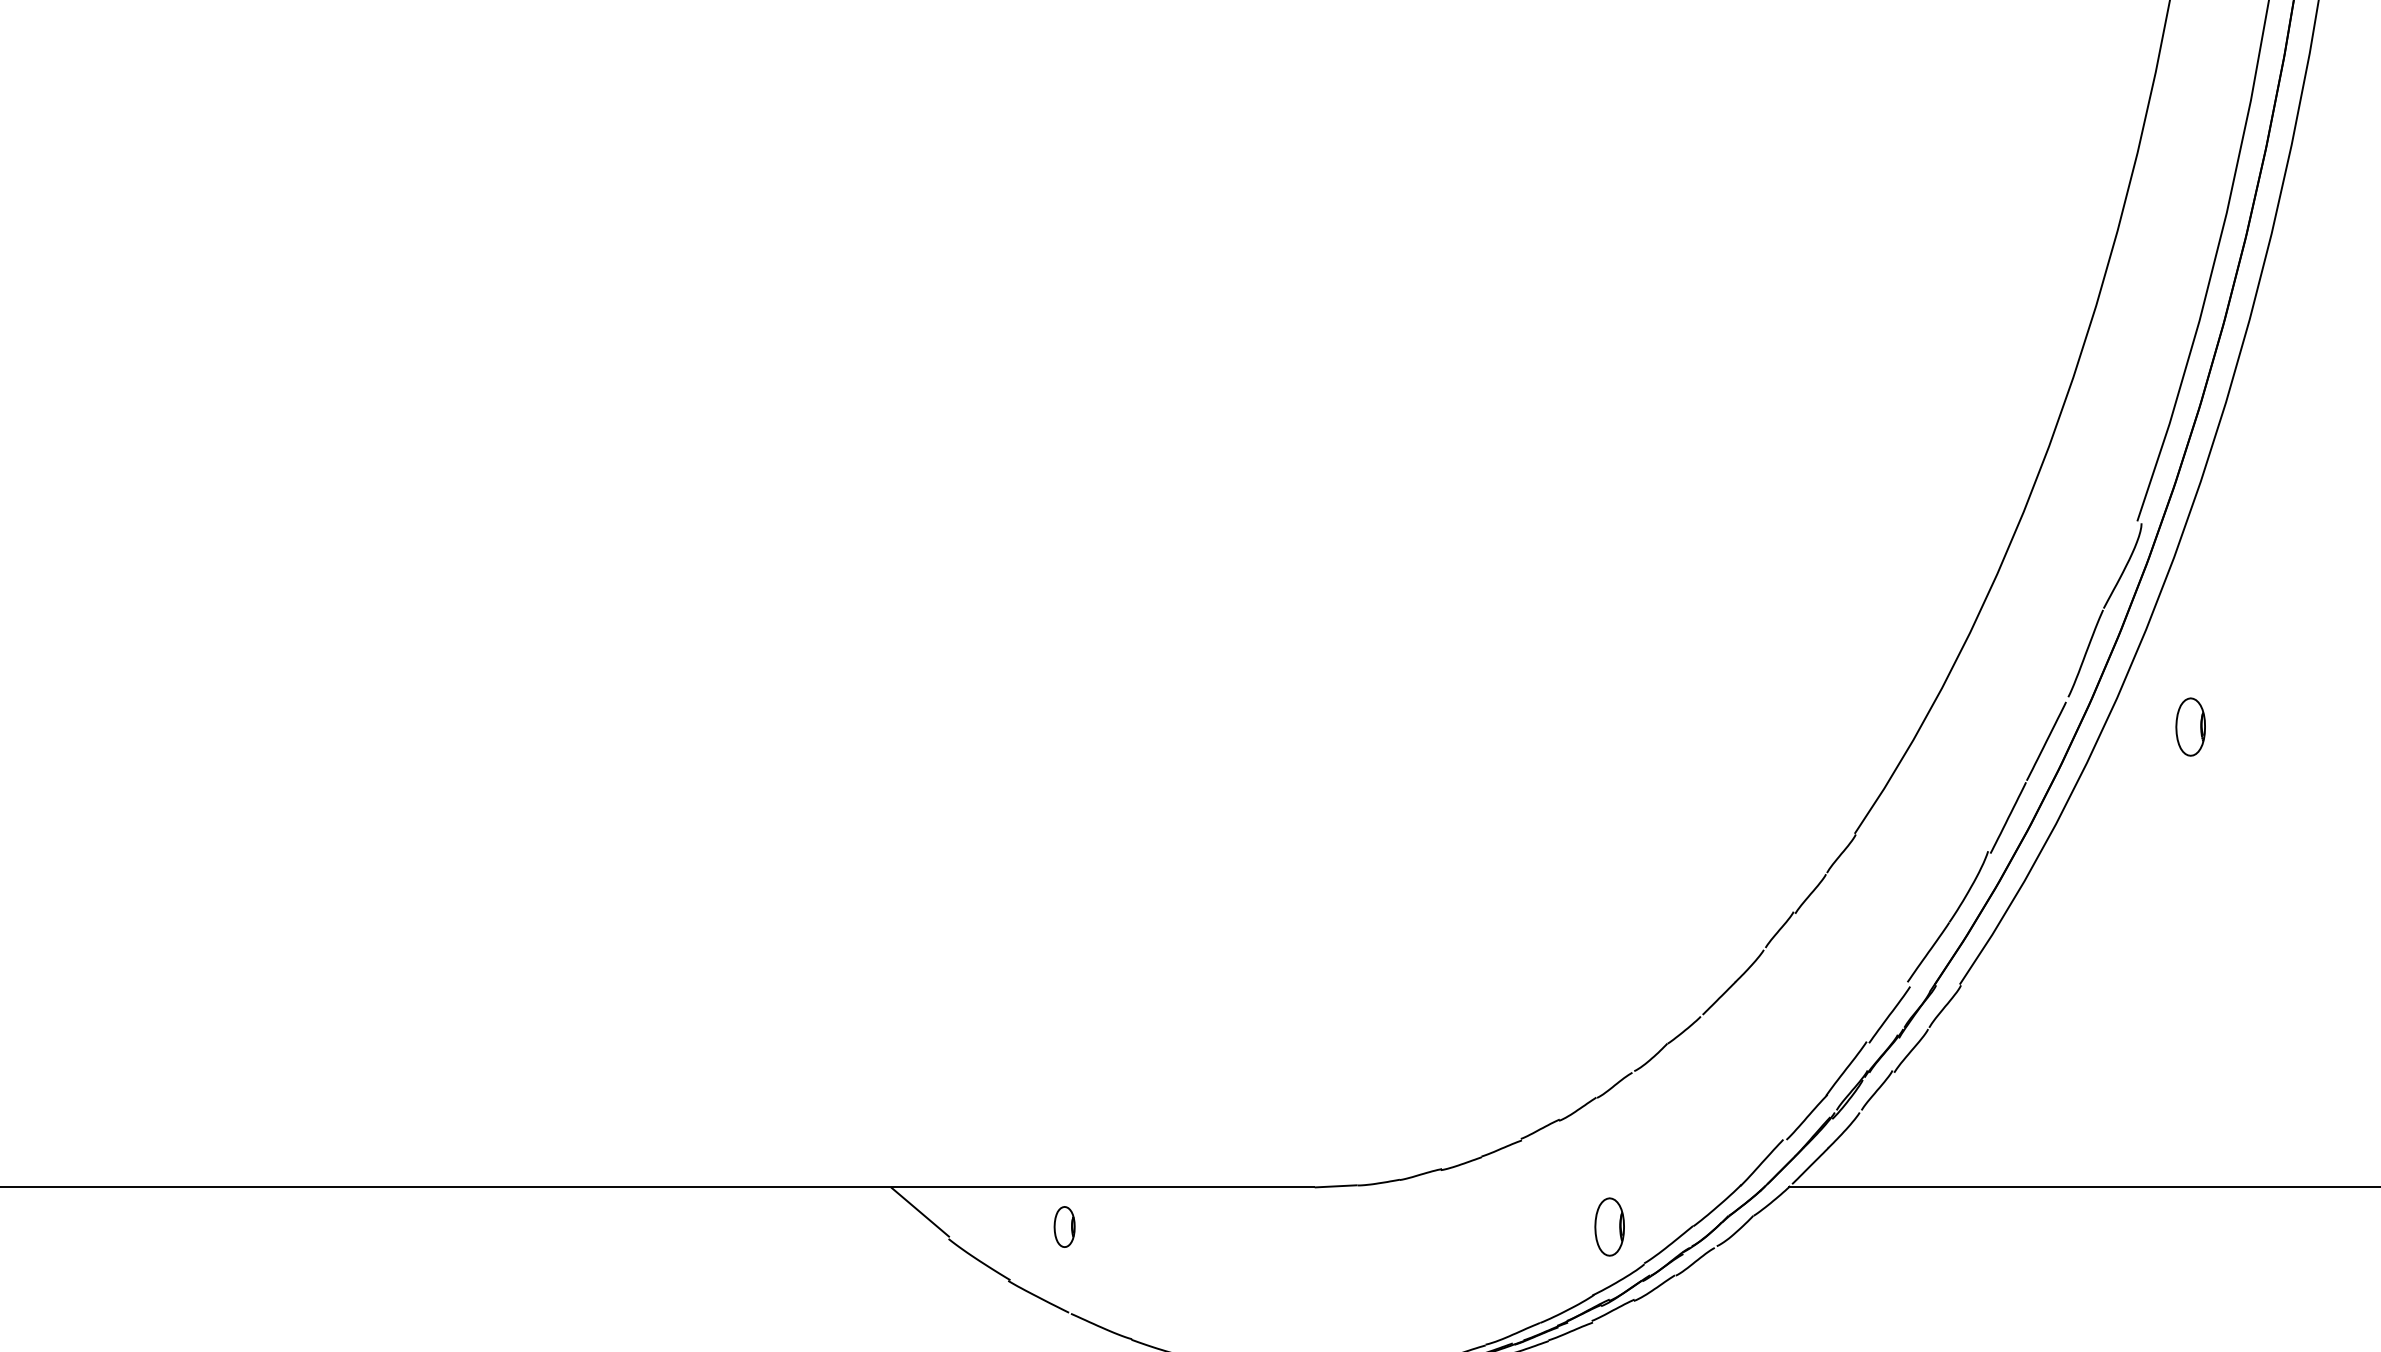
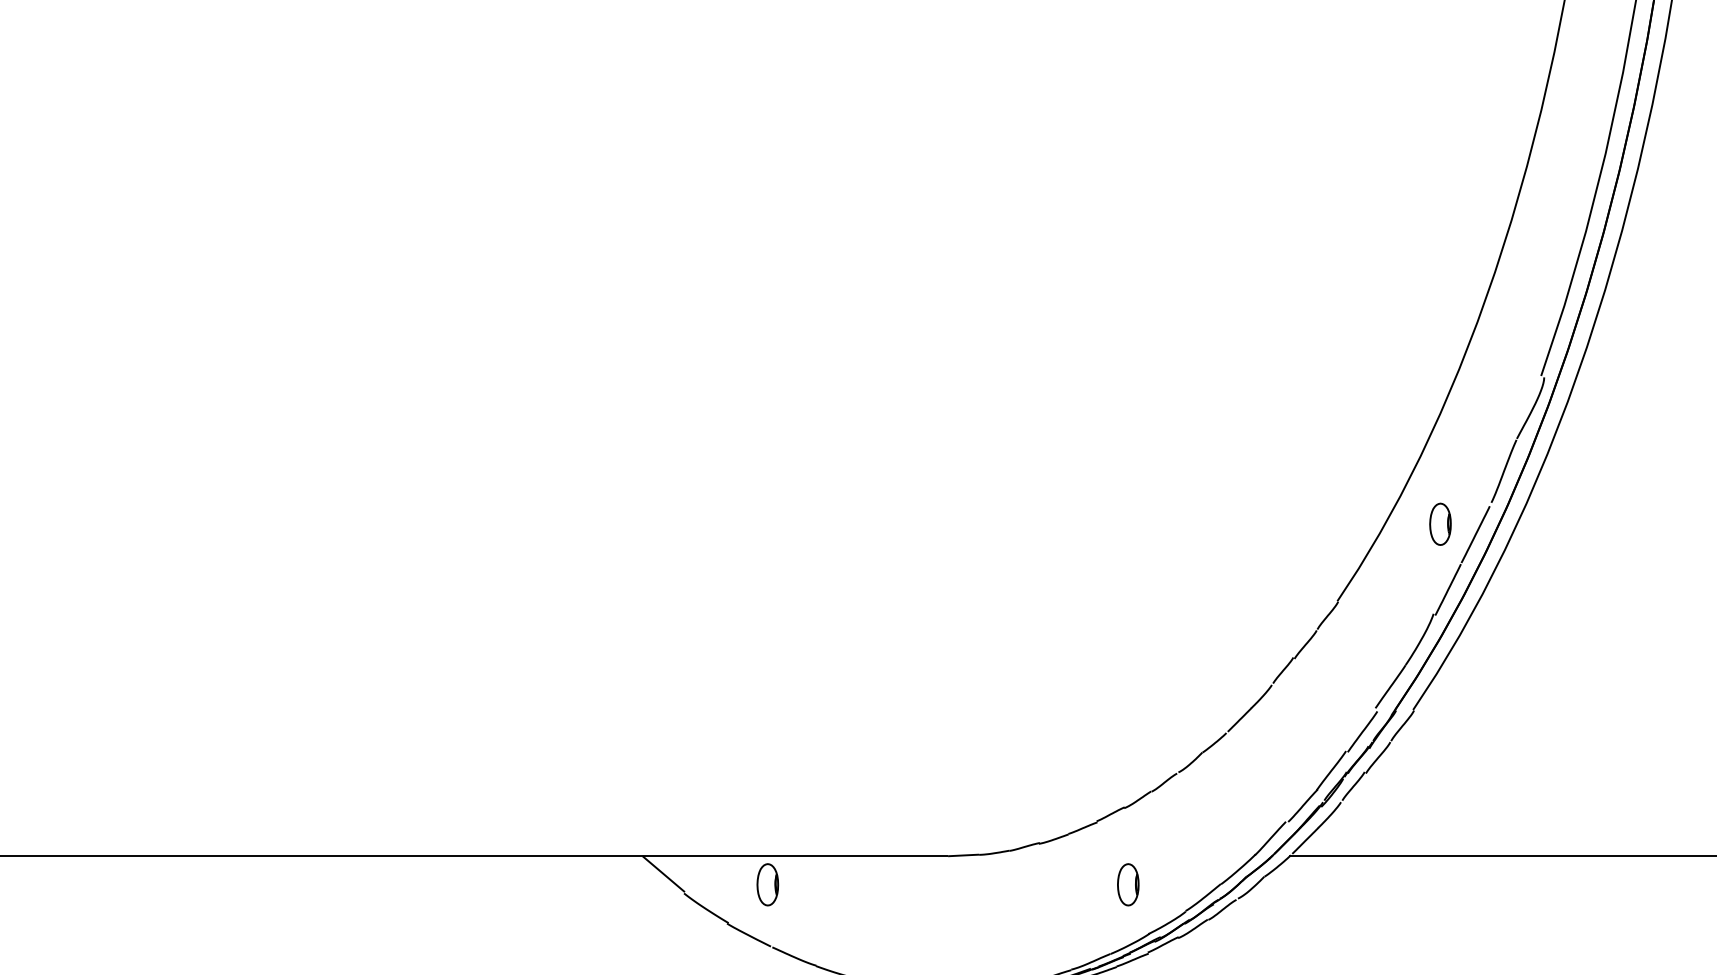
part: (2190, 726) -> (1440, 523), moved
part: (1064, 1226) -> (767, 884), size x1.43
part: (1609, 1226) -> (1128, 884), moved

